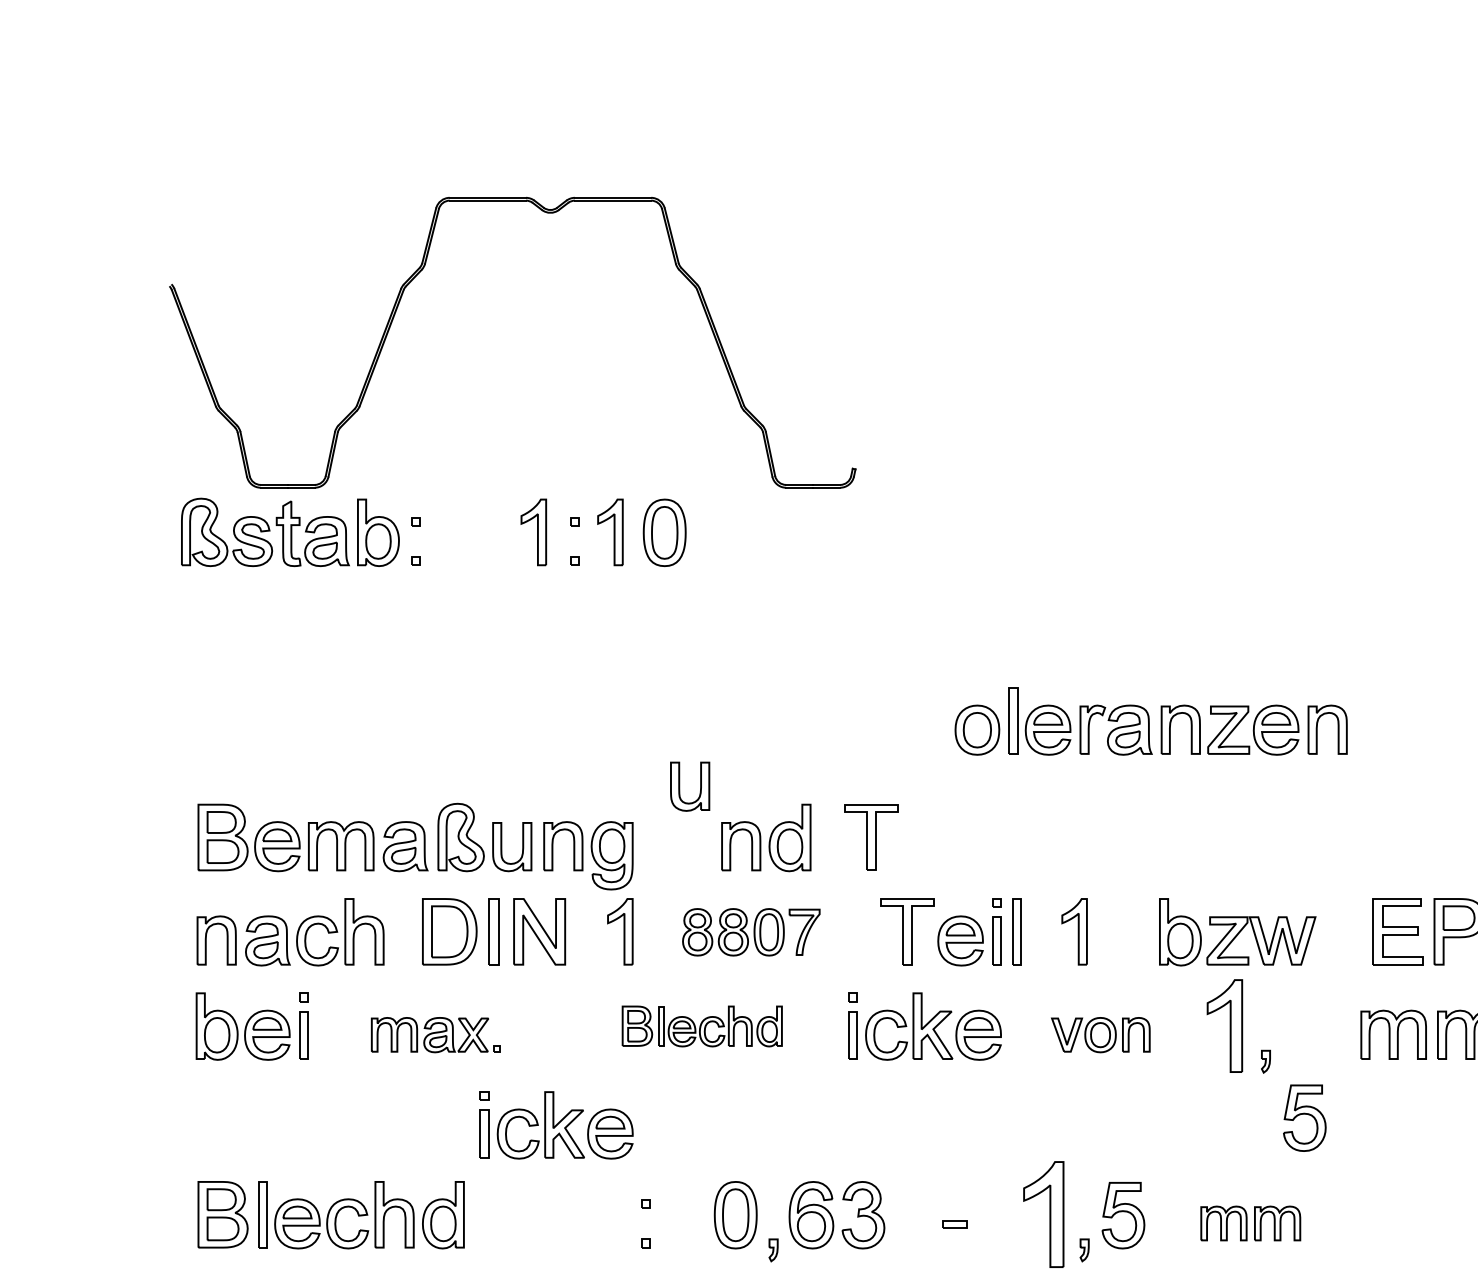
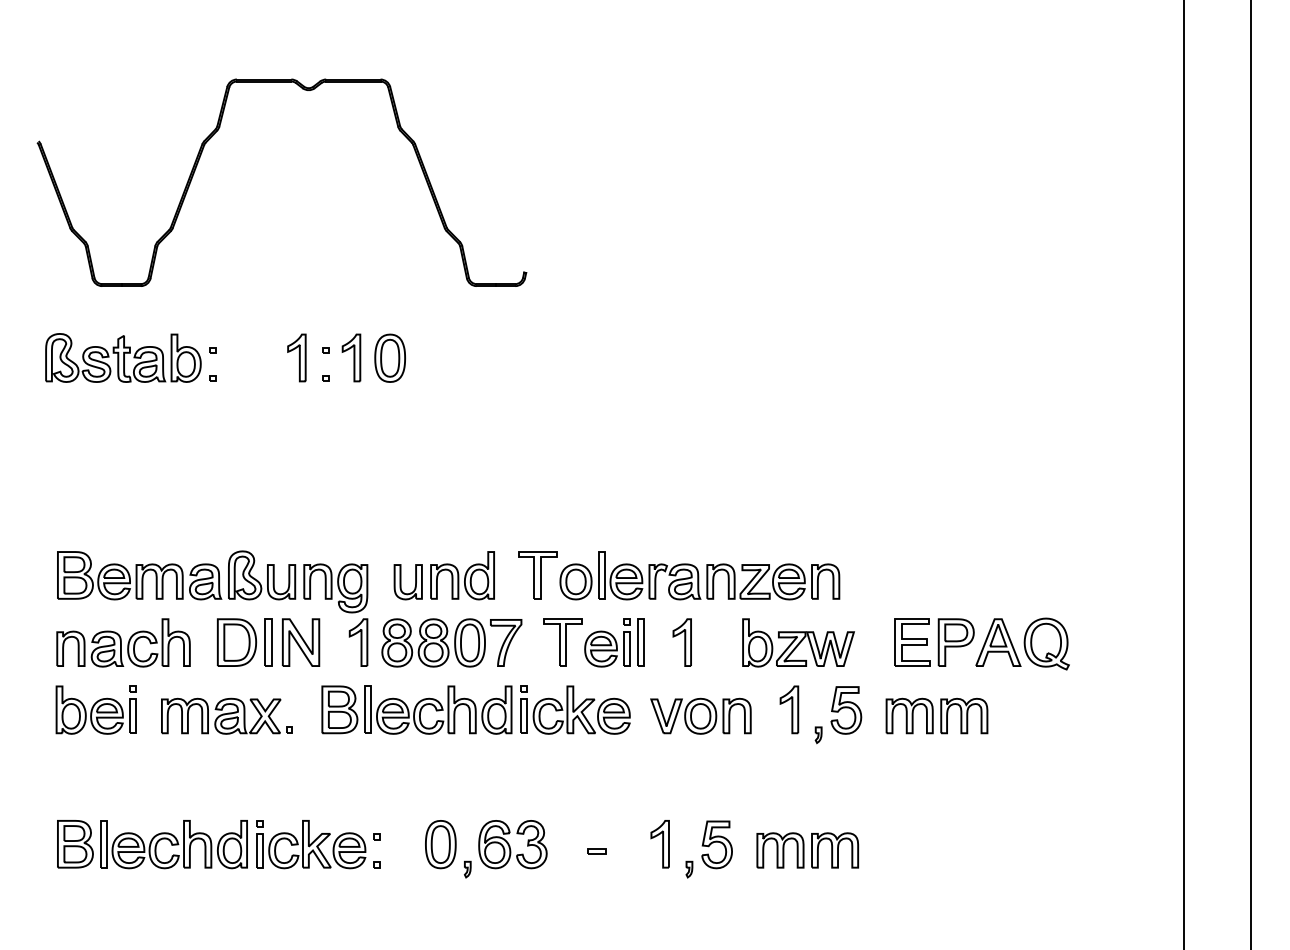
part: (425, 267) -> (219, 129), moved
part: (1150, 721) -> (699, 575), moved
part: (689, 787) -> (407, 582), moved
part: (750, 931) -> (451, 642), size x1.43
part: (701, 1025) -> (416, 709), size x1.67
part: (1225, 1025) -> (789, 709), size x0.71
part: (435, 1034) -> (226, 715), size x1.43
part: (1100, 1034) -> (700, 715), size x1.43
part: (1305, 1118) -> (846, 710), moved
part: (557, 1125) -> (311, 844), moved
part: (1042, 1215) -> (659, 844), size x0.62
part: (1250, 1223) -> (807, 850), size x1.43

